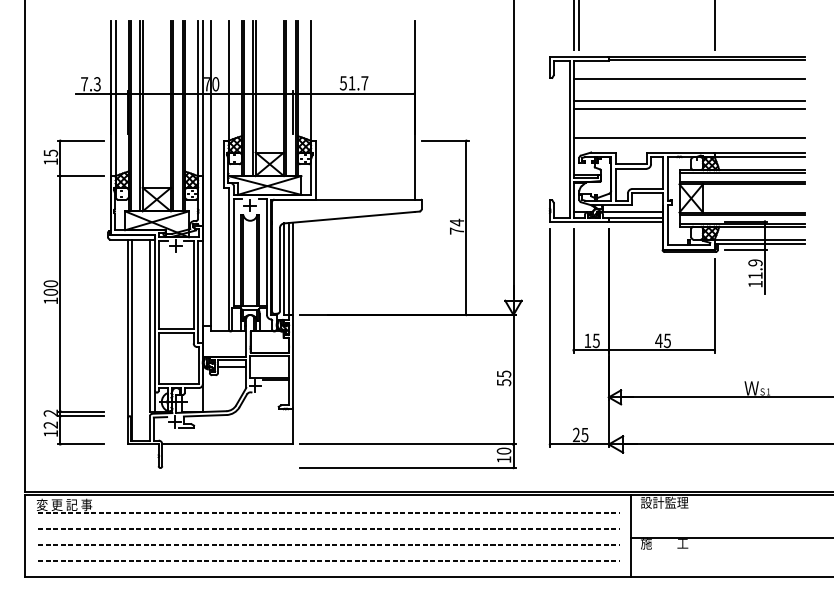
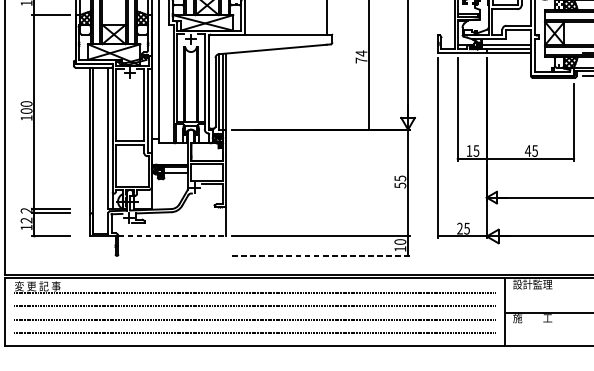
line: (228, 444) -> (173, 236), solid -> dashed
line: (407, 468) -> (320, 256), solid -> dashed

